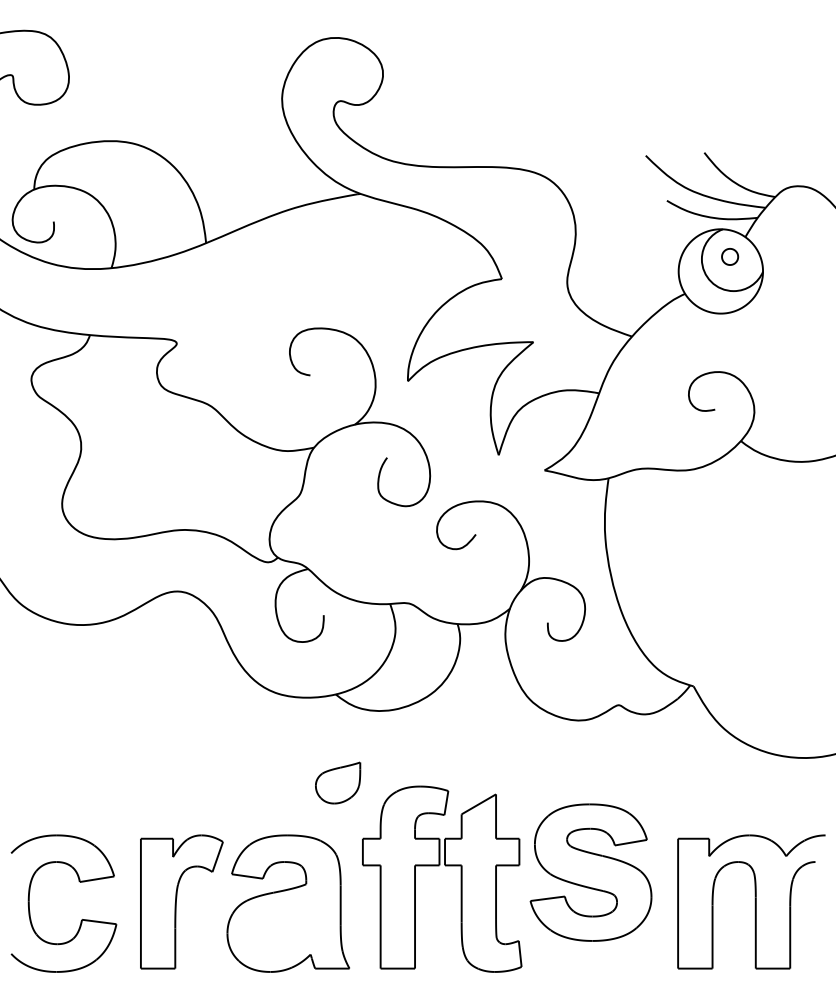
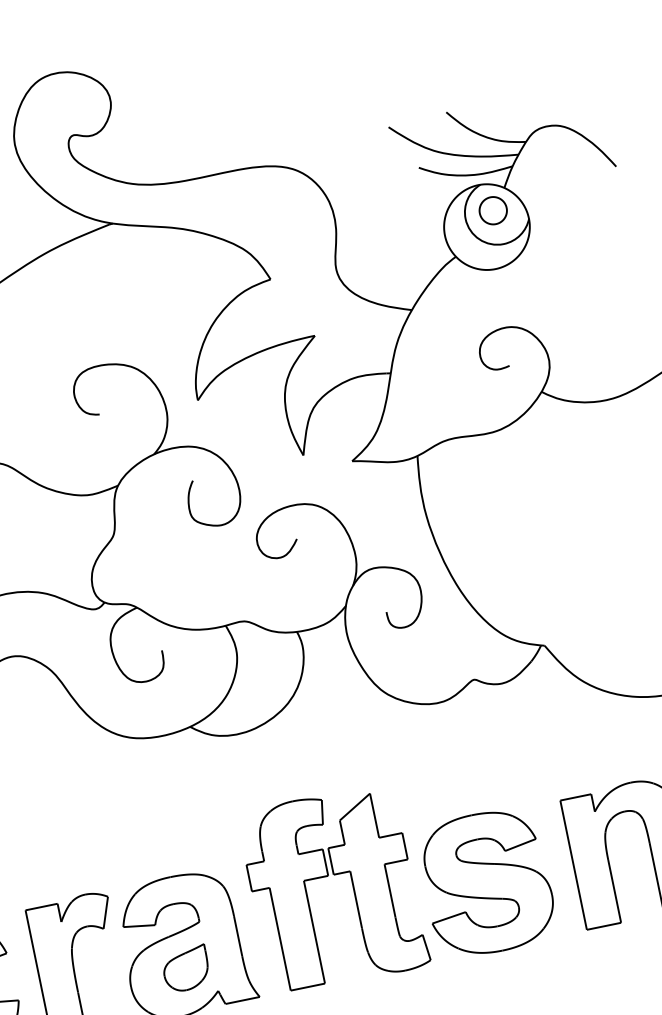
part: (729, 256) -> (492, 210), size x1.67
part: (338, 782) -> (186, 968), moved
part: (590, 872) -> (486, 882), moved

